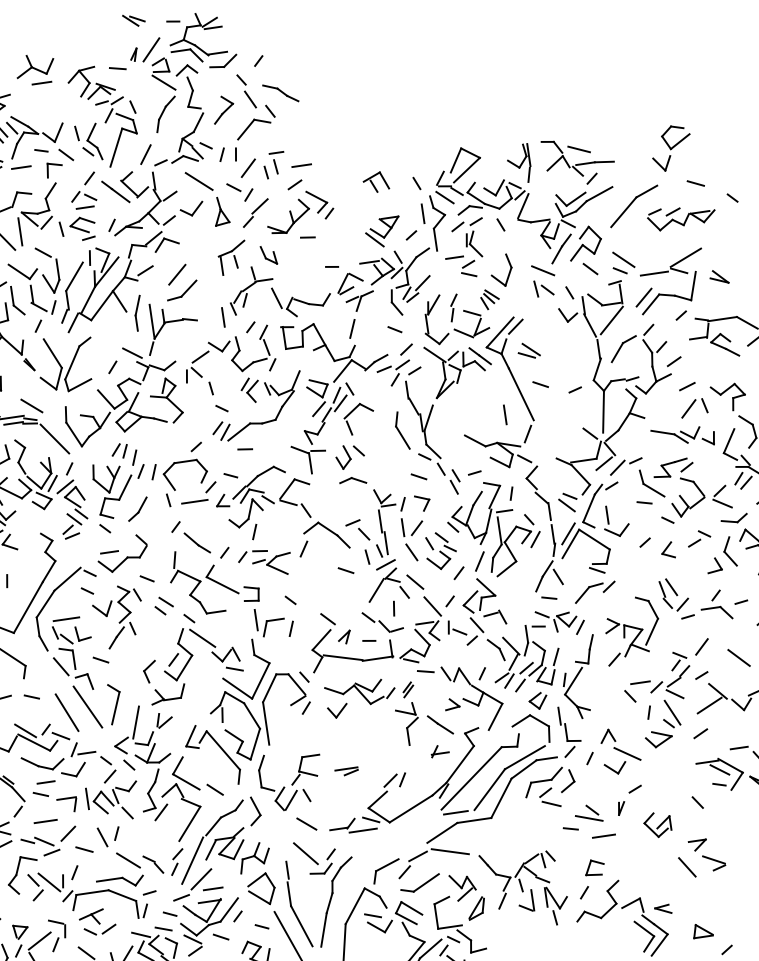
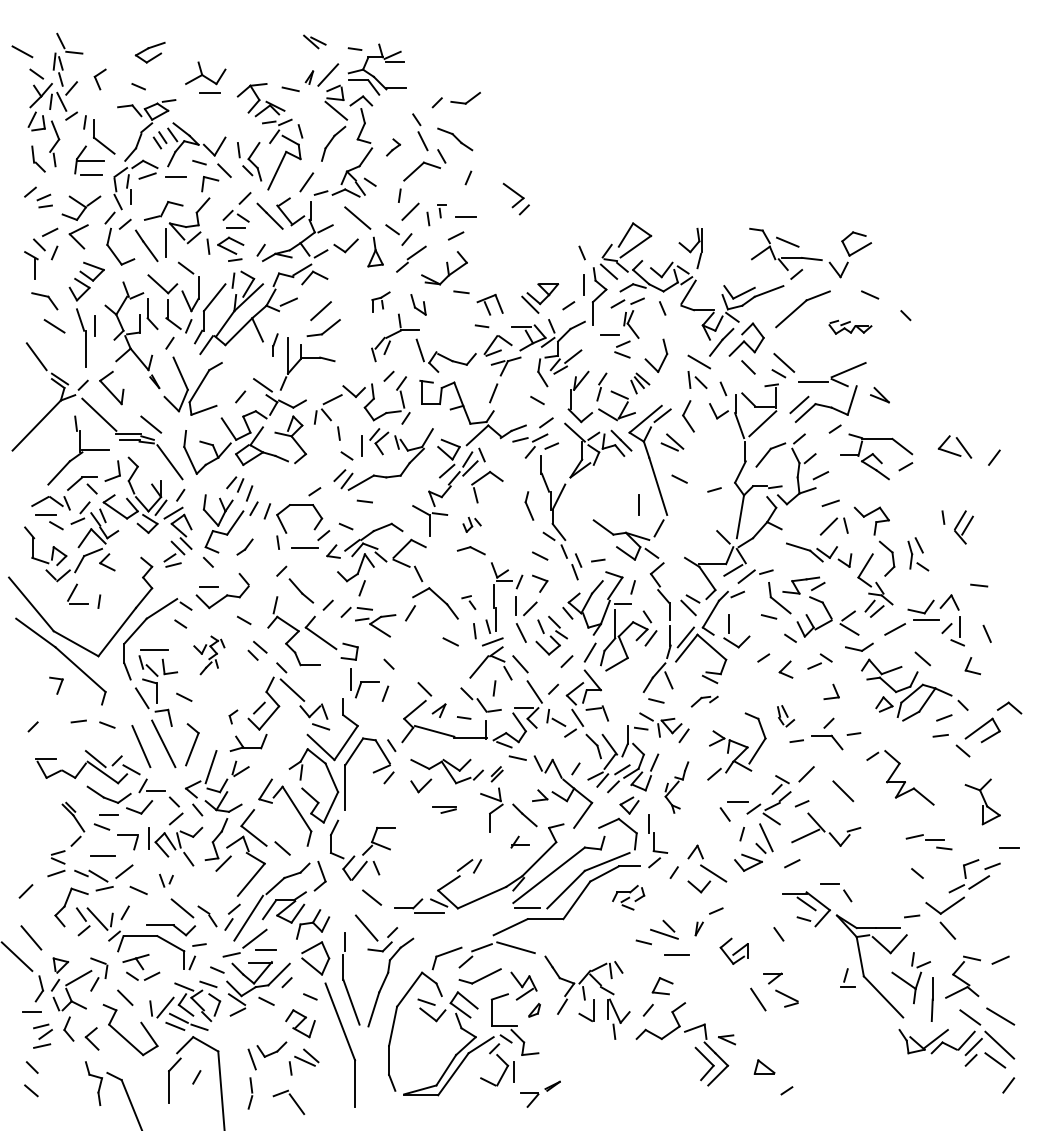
part: (223, 61) -> (465, 97), moved
part: (223, 109) -> (393, 147), size x0.6
line: (222, 154) -> (468, 177), moved
part: (578, 160) -> (785, 253), moved
part: (277, 162) -> (441, 210), size x0.6
part: (375, 182) -> (489, 304), moved
part: (319, 204) -> (515, 198), moved
part: (681, 217) -> (850, 327), size x0.6
part: (232, 257) -> (380, 301), size x0.6
part: (138, 312) -> (275, 344), size x0.6
line: (222, 316) -> (361, 445), moved
part: (401, 430) -> (529, 505), size x0.7
part: (349, 456) -> (471, 524), size x0.6
part: (137, 508) -> (244, 546), size x0.7
part: (357, 530) -> (468, 602), size x0.6
part: (729, 552) -> (688, 416), moved
part: (595, 592) -> (704, 701), size x0.6
part: (673, 595) -> (785, 716), size x0.6
part: (119, 616) -> (209, 655), size x0.6
part: (150, 671) -> (233, 716), size x0.6
part: (580, 677) -> (676, 787), size x0.6
part: (347, 771) -> (444, 809), moved
part: (550, 788) -> (628, 897), size x0.6
part: (109, 836) -> (166, 880), size x0.6
part: (476, 908) -> (534, 1010), size x0.6

